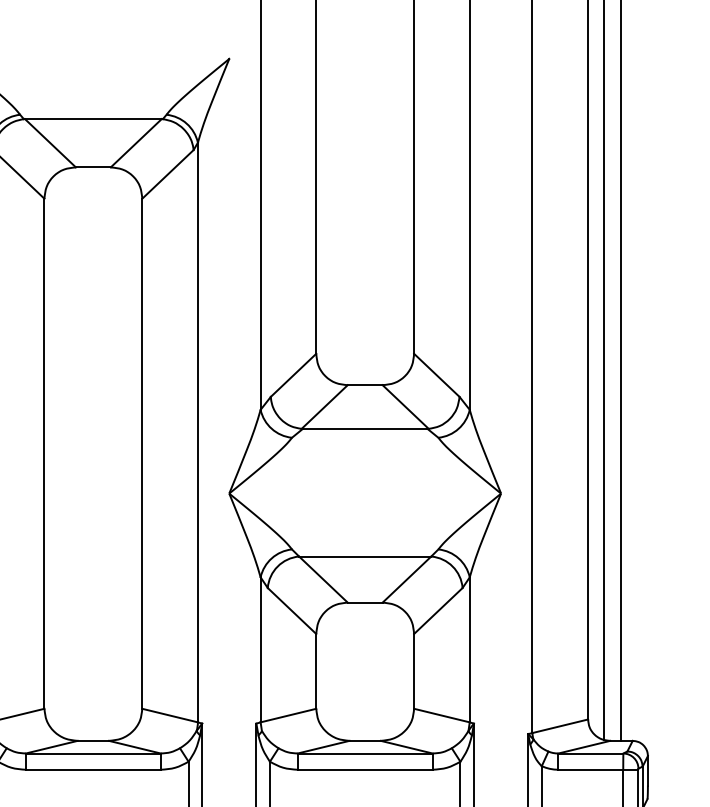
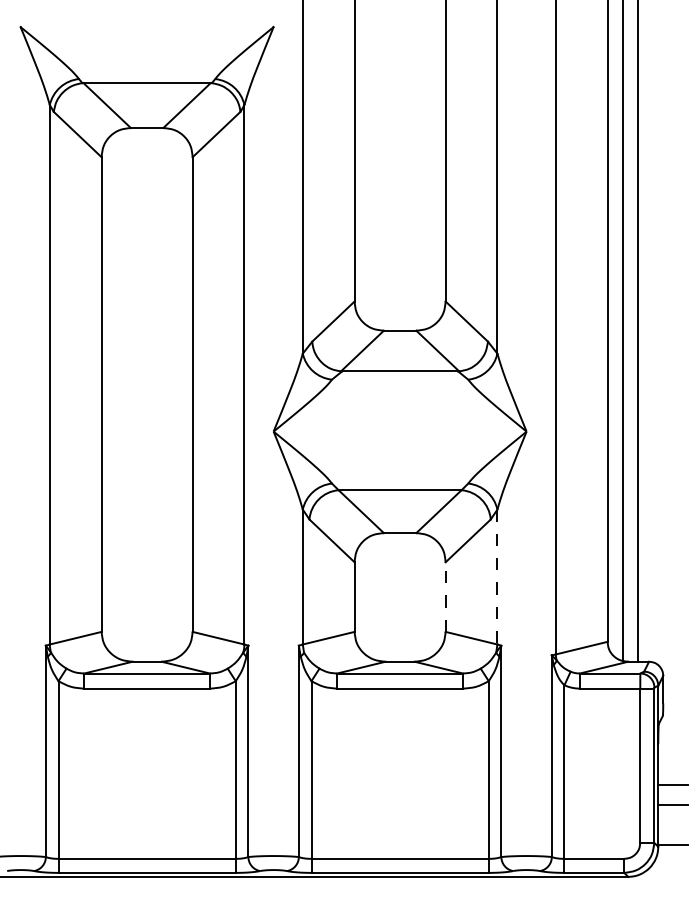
line: (469, 650) -> (497, 577), solid -> dashed
line: (413, 671) -> (445, 597), solid -> dashed

